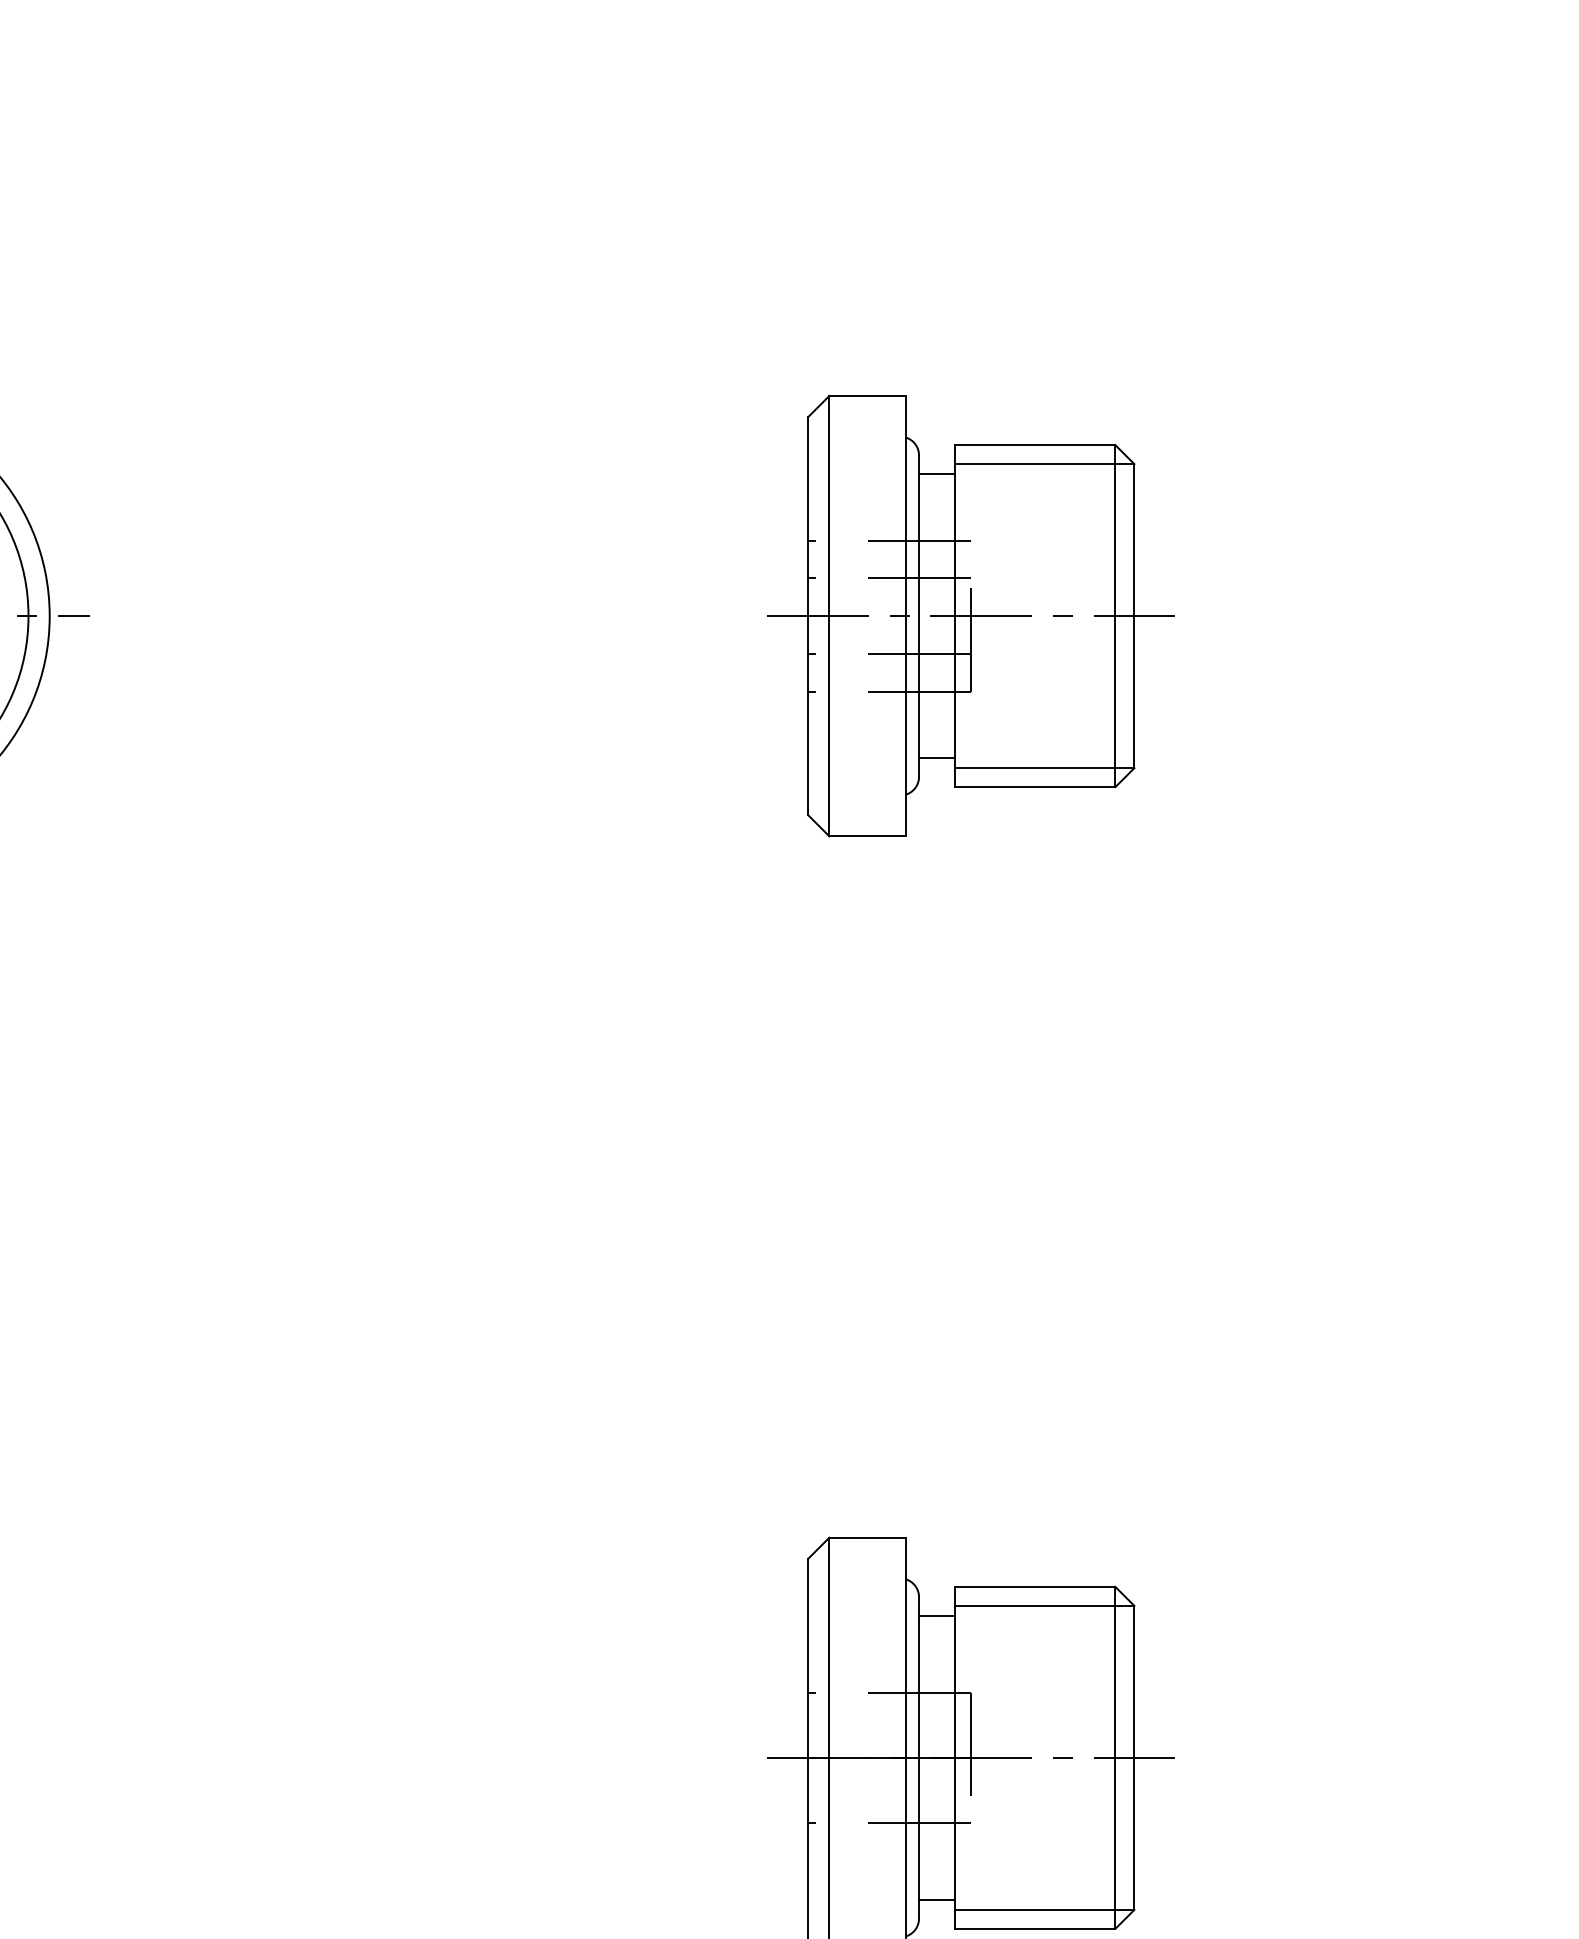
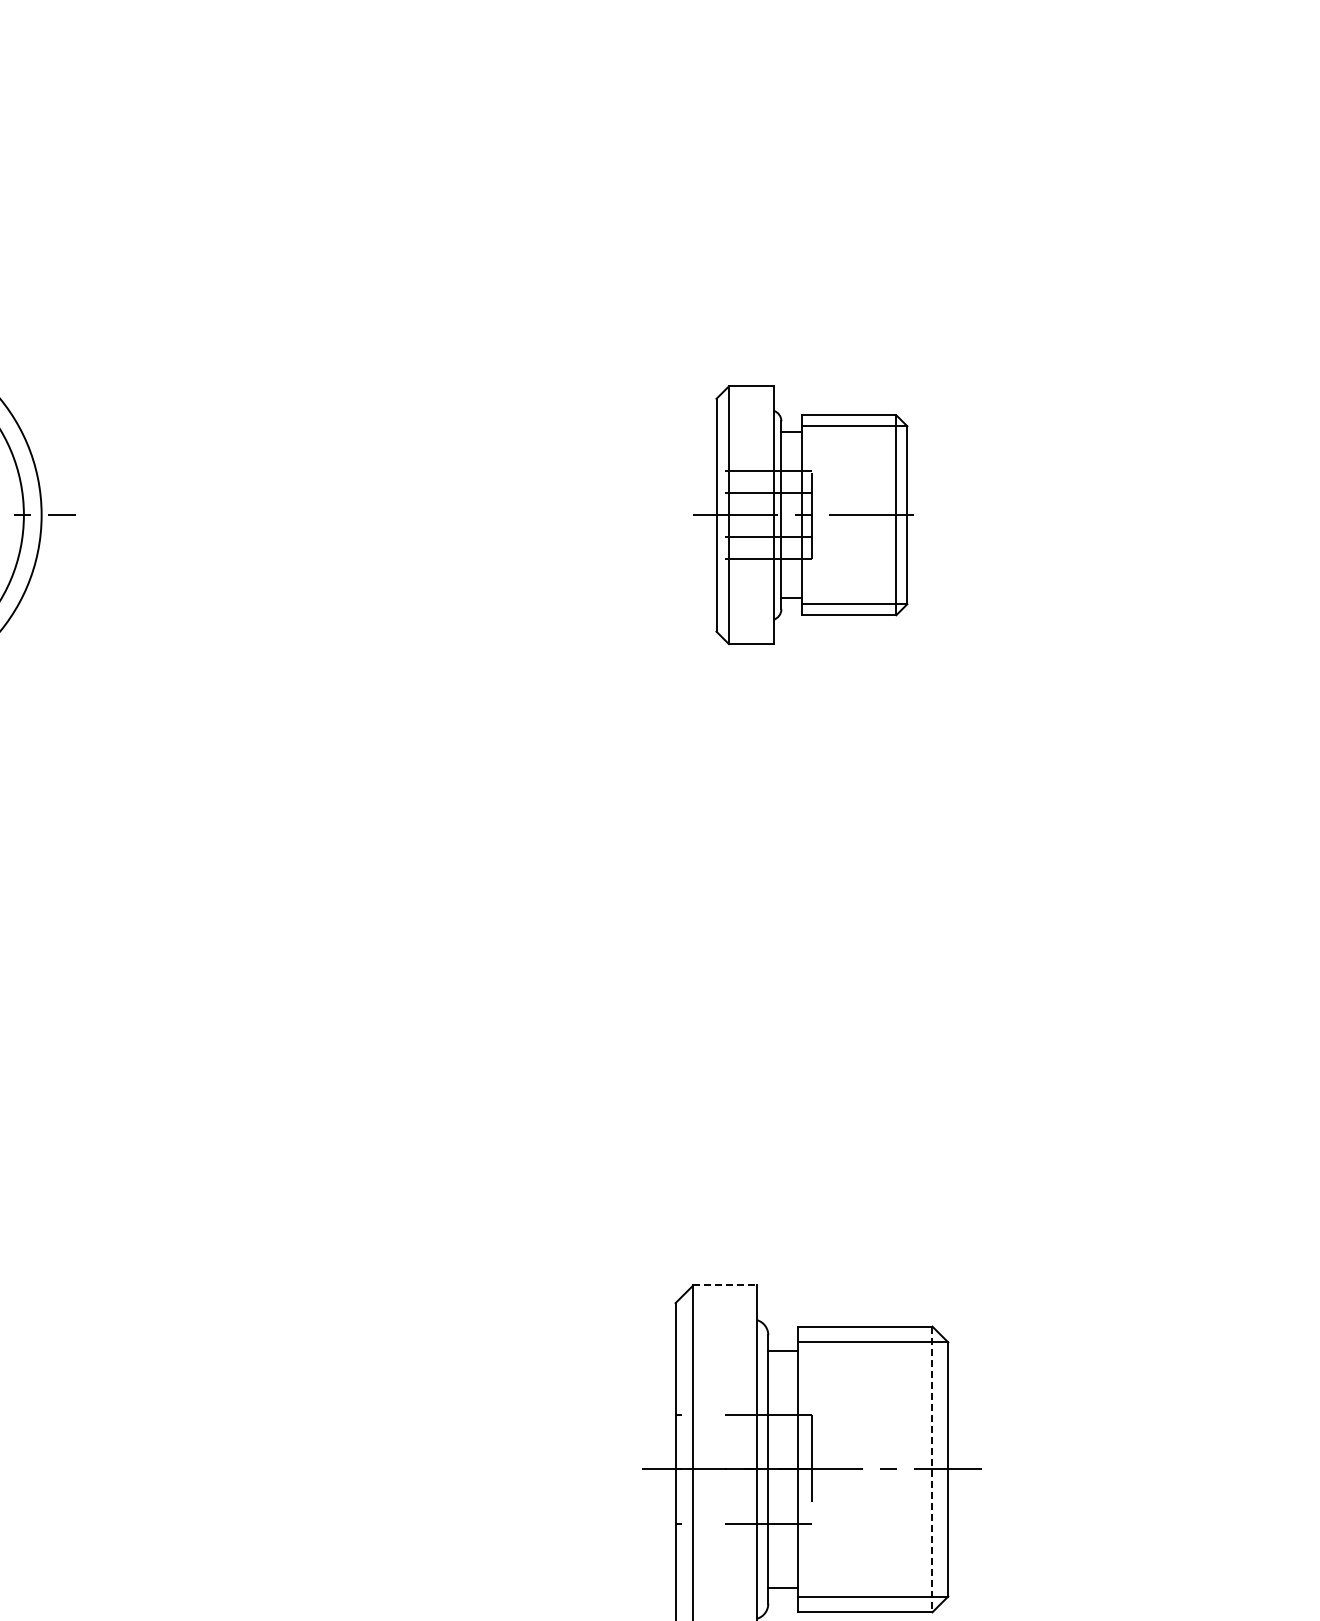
part: (970, 616) -> (811, 515), size x0.7
line: (867, 1537) -> (725, 1285), solid -> dashed
line: (1115, 1757) -> (932, 1469), solid -> dashed

